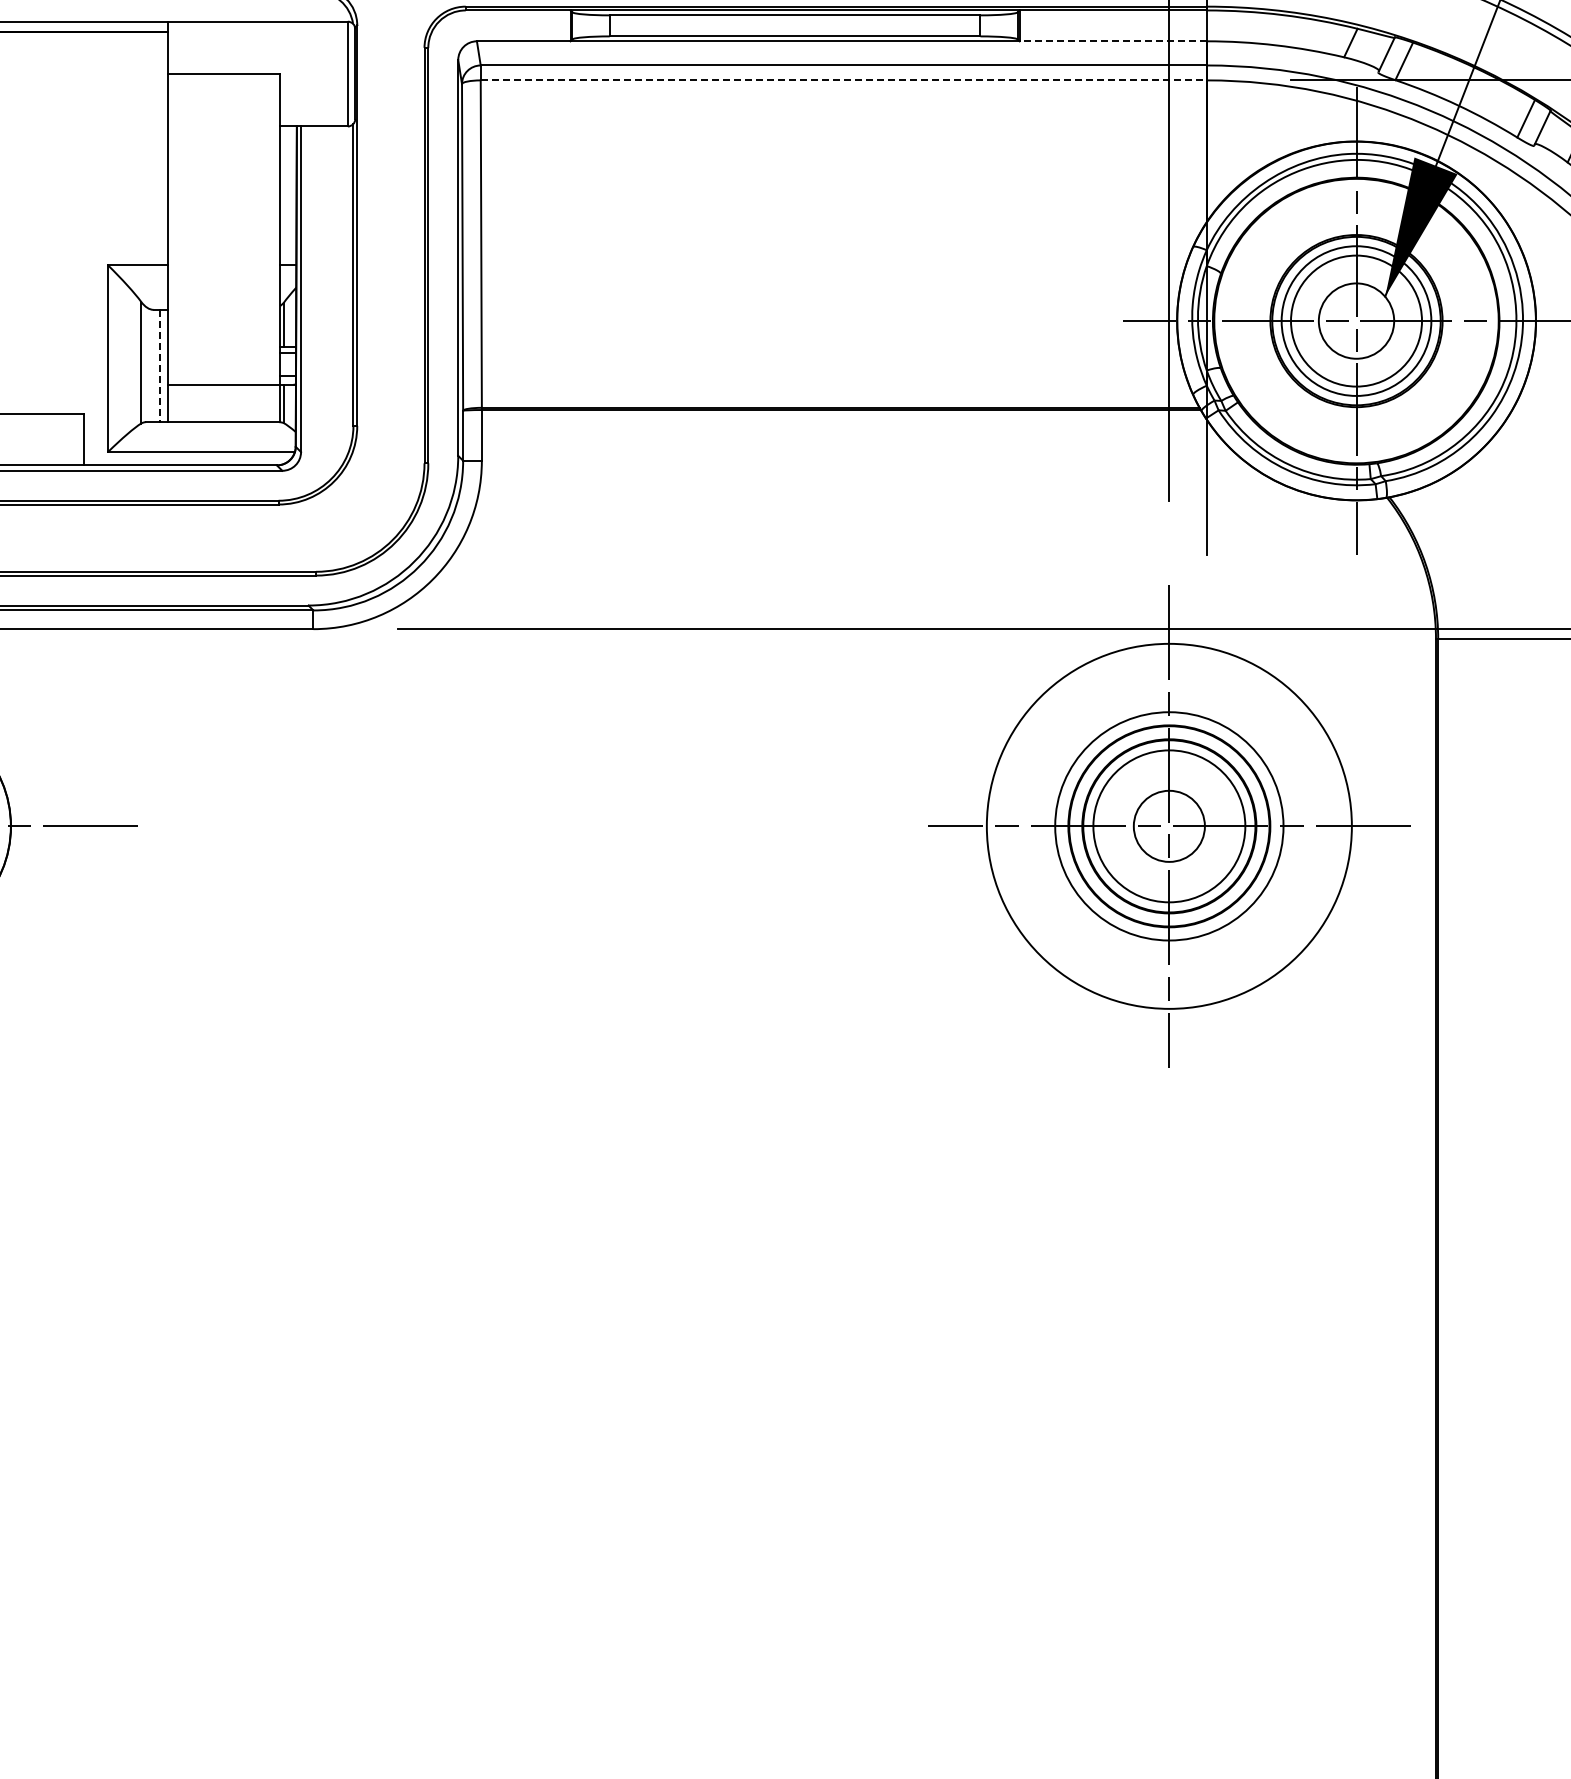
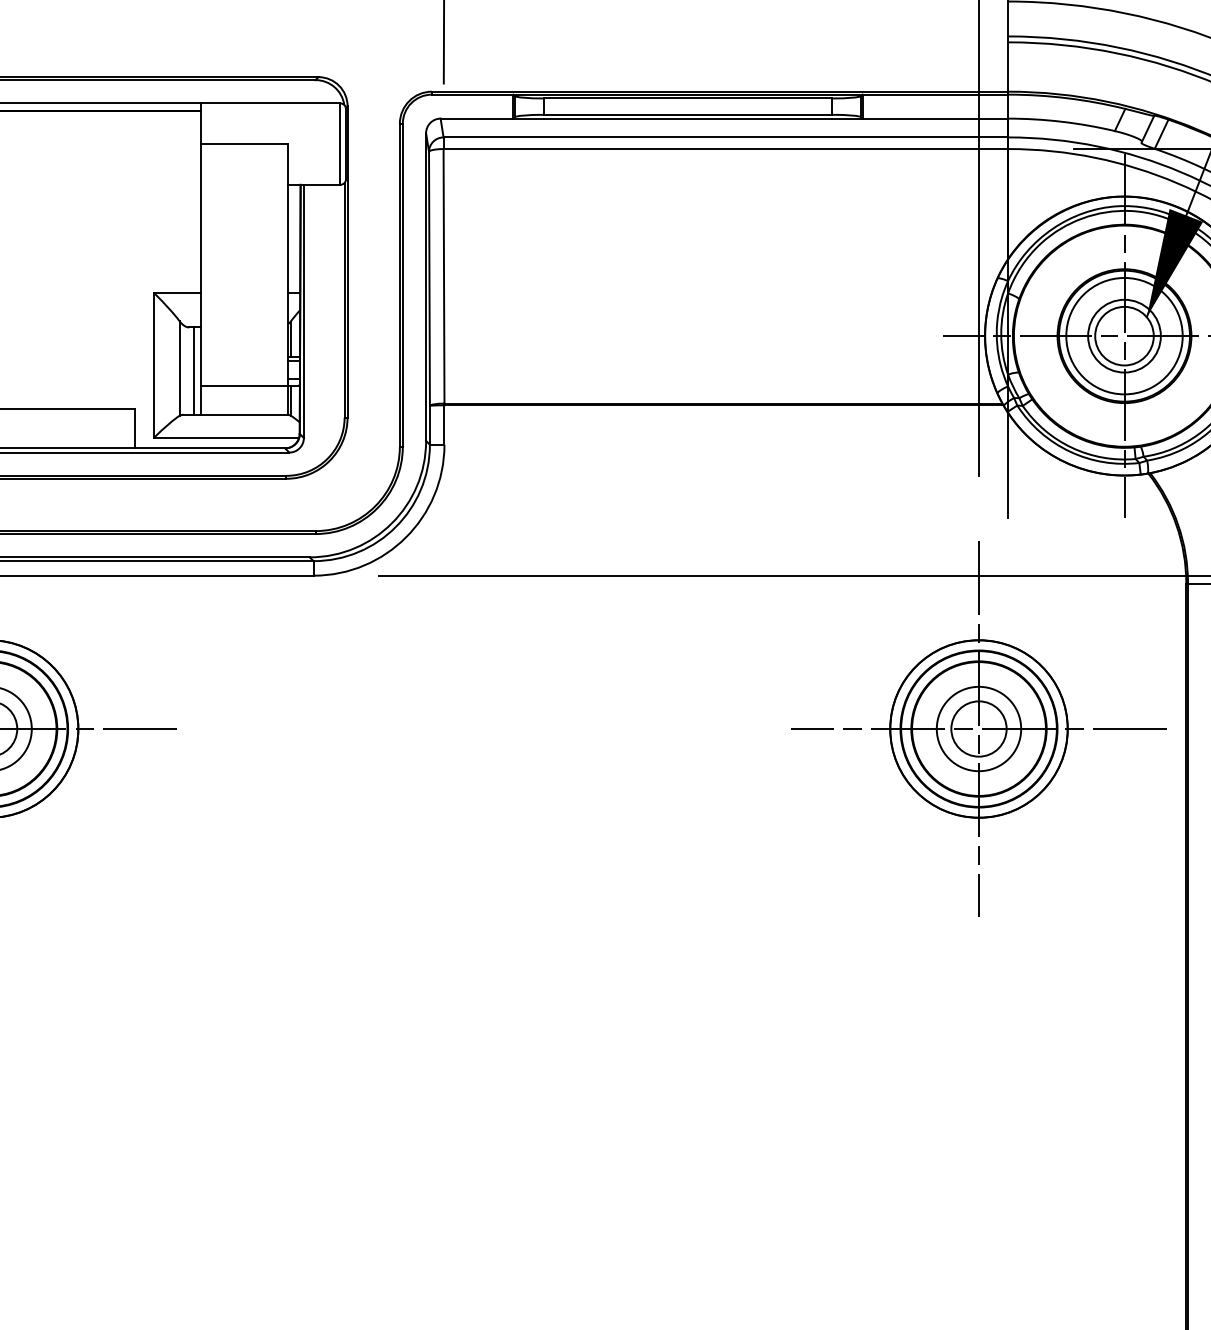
line: (1113, 41) -> (935, 118), dashed -> solid
line: (844, 80) -> (726, 149), dashed -> solid
circle: (1356, 320) -> (1124, 335), size x0.71
line: (160, 366) -> (194, 371), dashed -> solid
circle: (1169, 826) -> (979, 729), size x0.62
circle: (1169, 826) -> (979, 729), size x0.71

